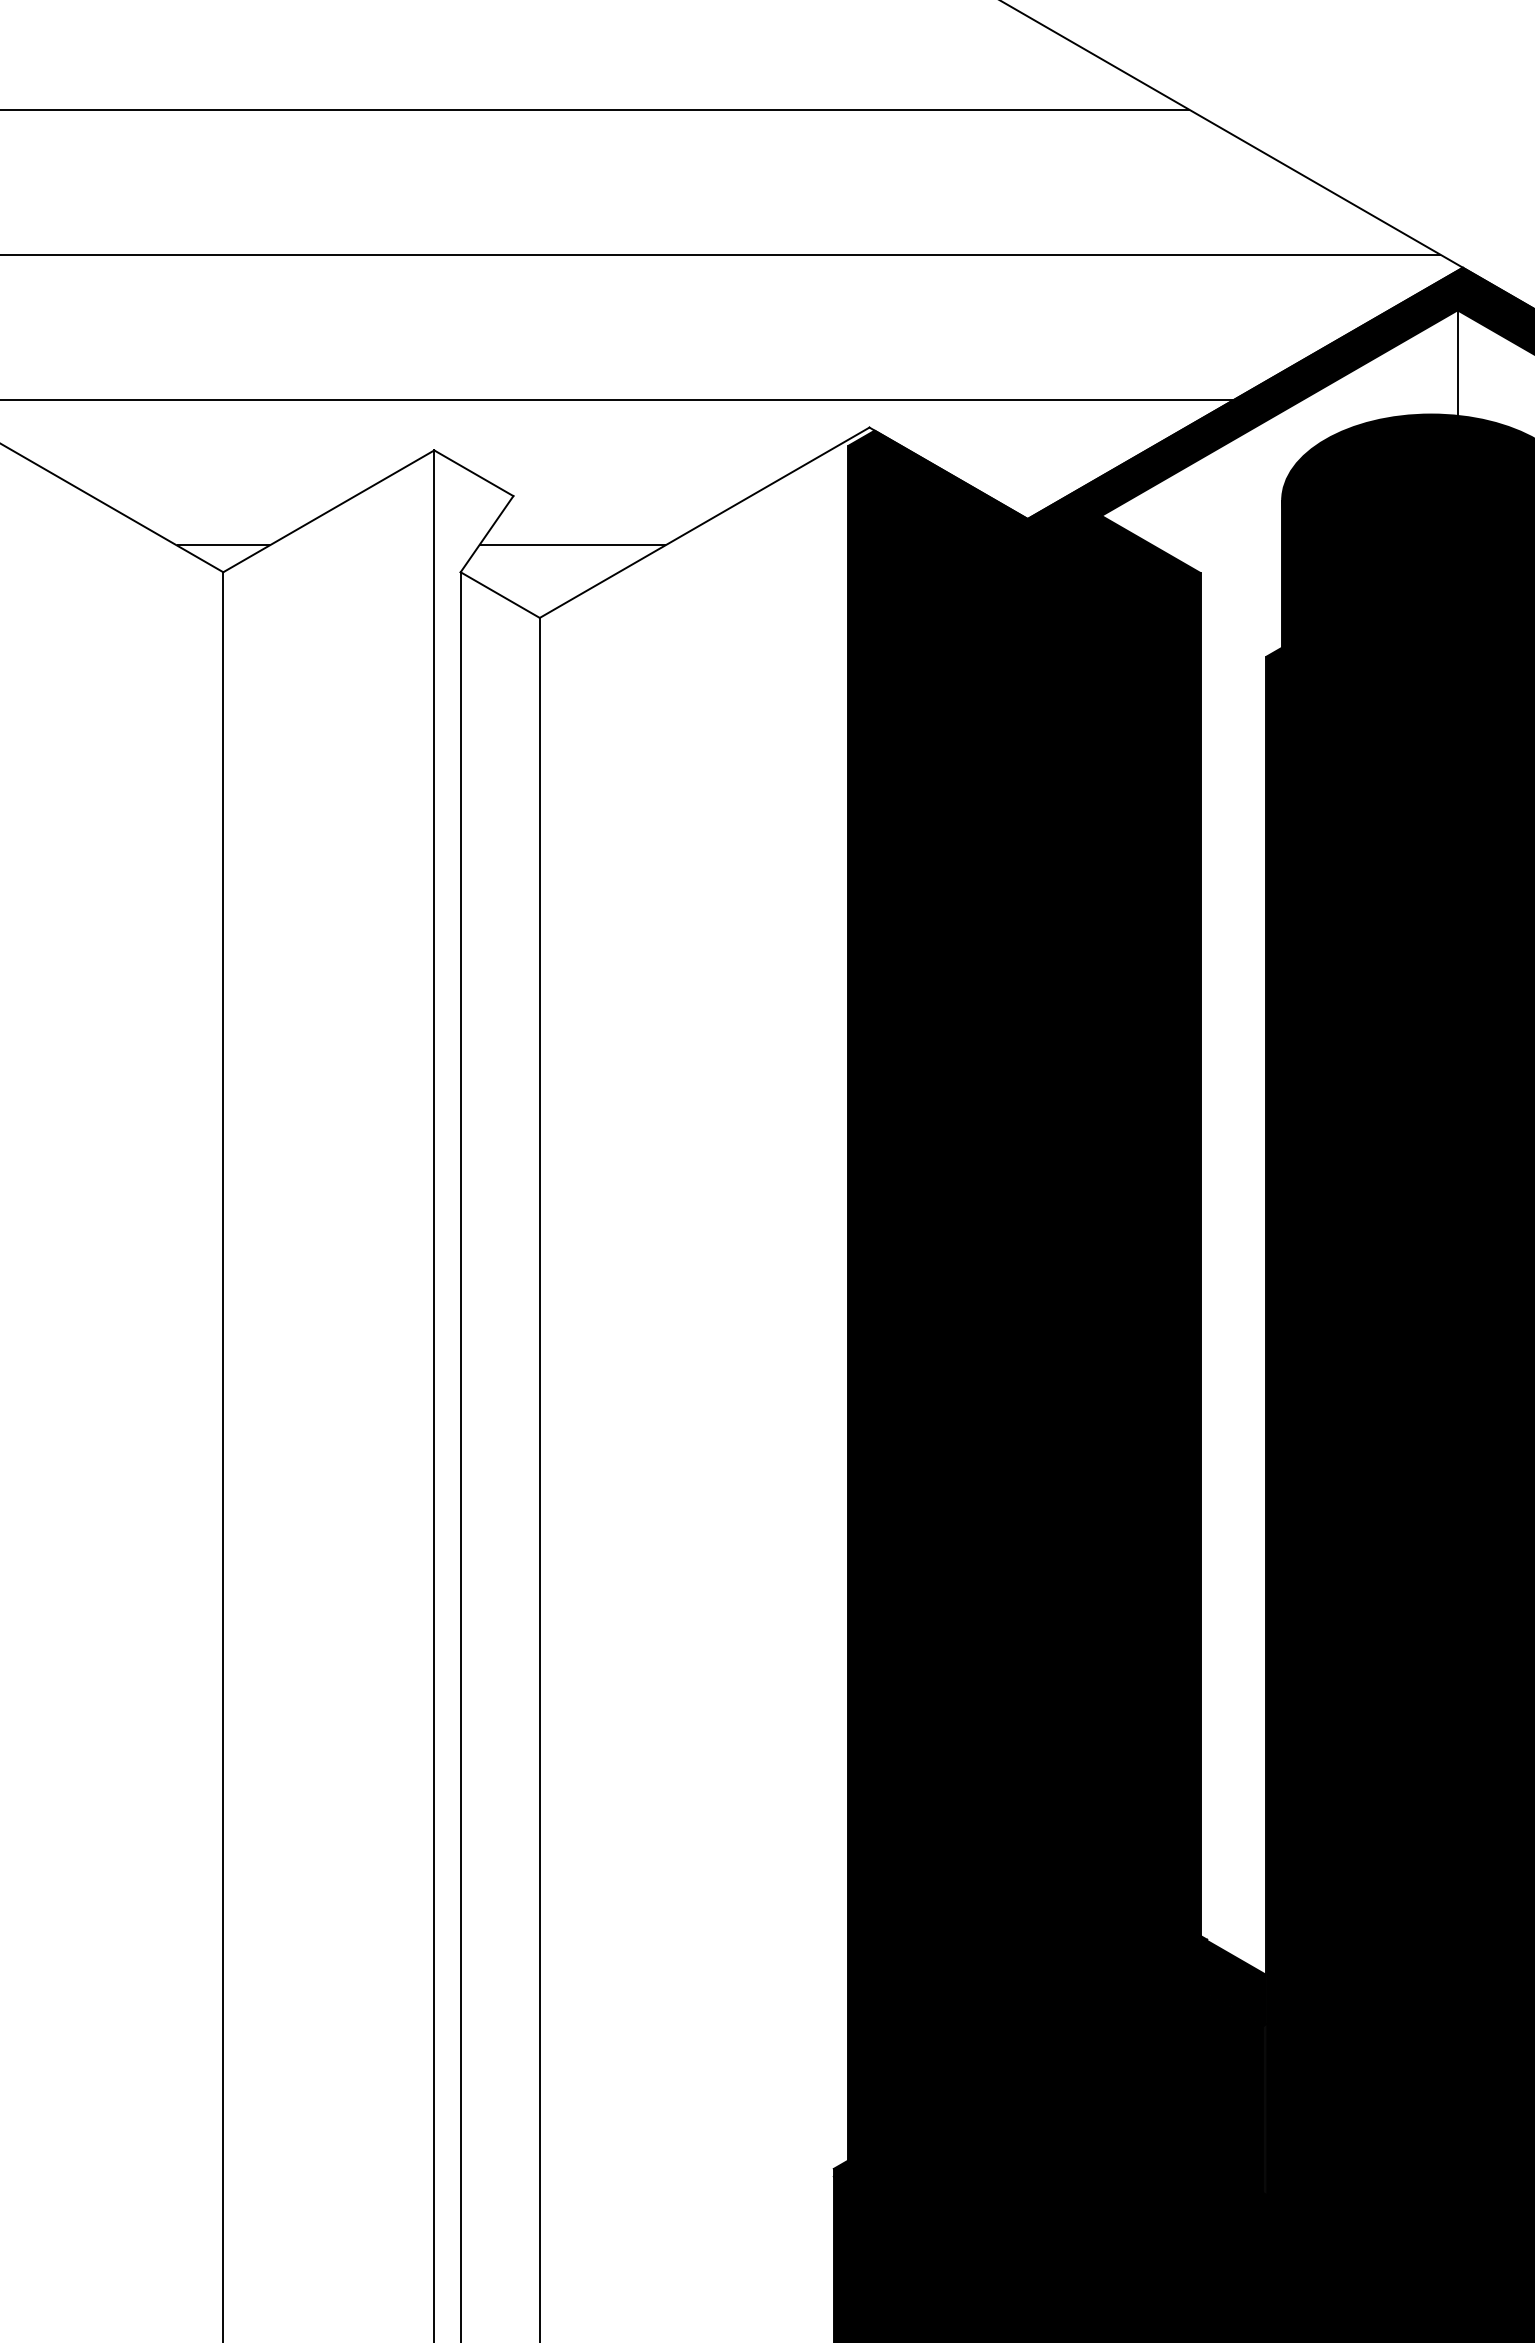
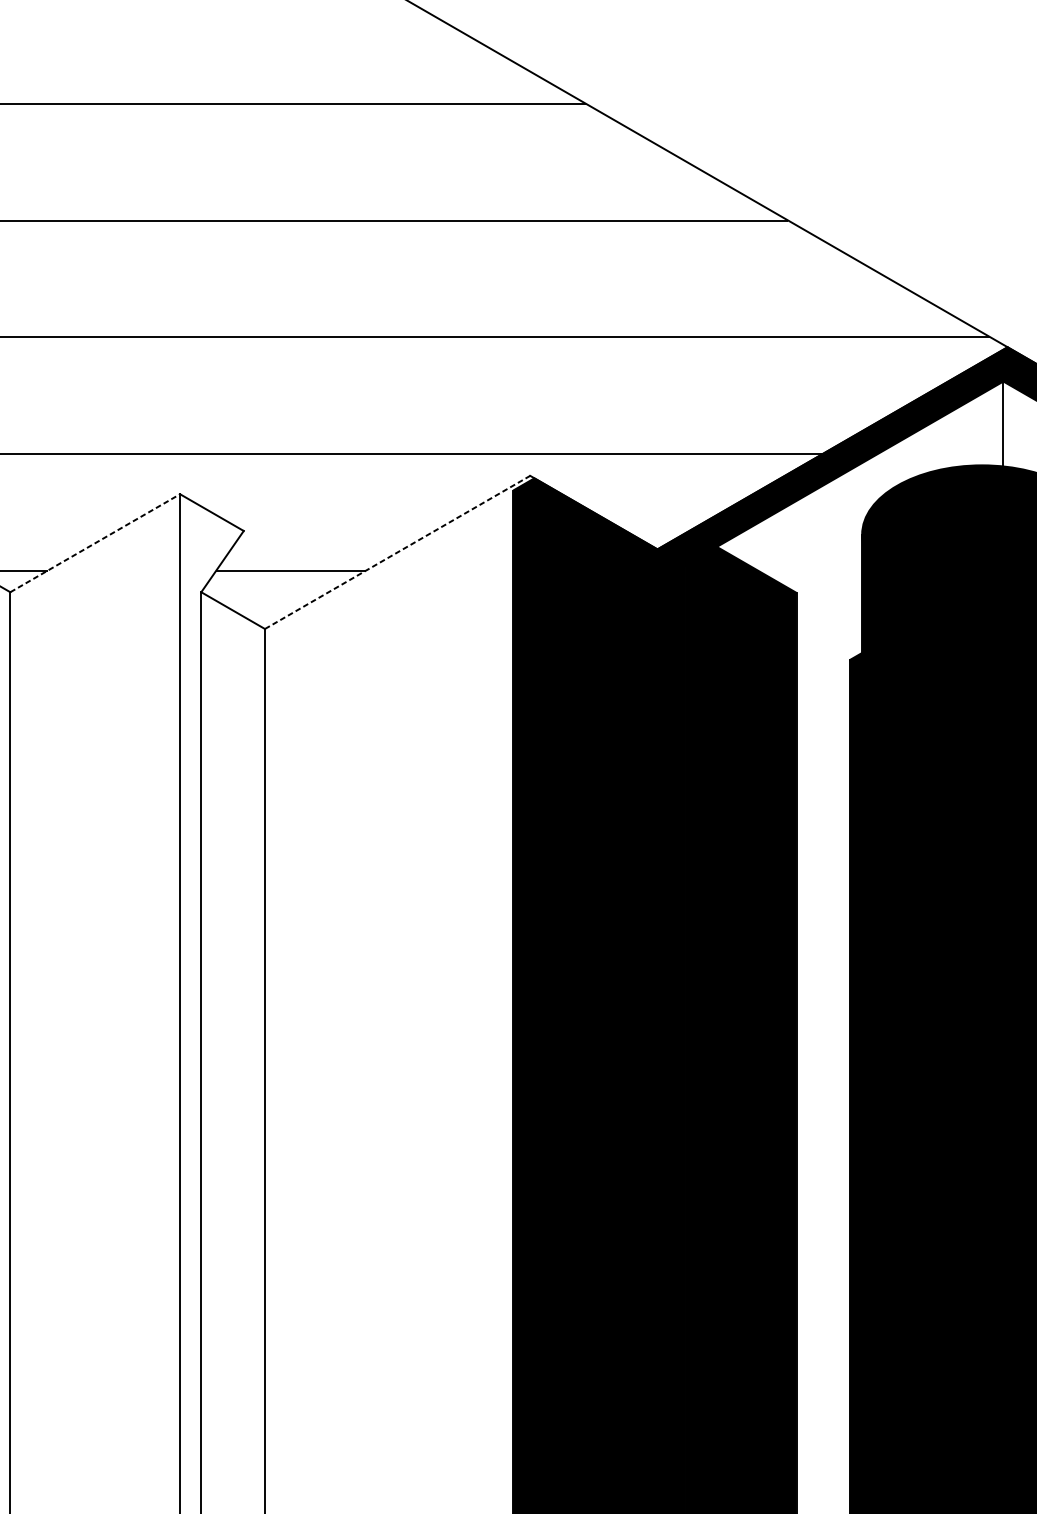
line: (328, 511) -> (94, 543), solid -> dashed
line: (705, 522) -> (398, 552), solid -> dashed

